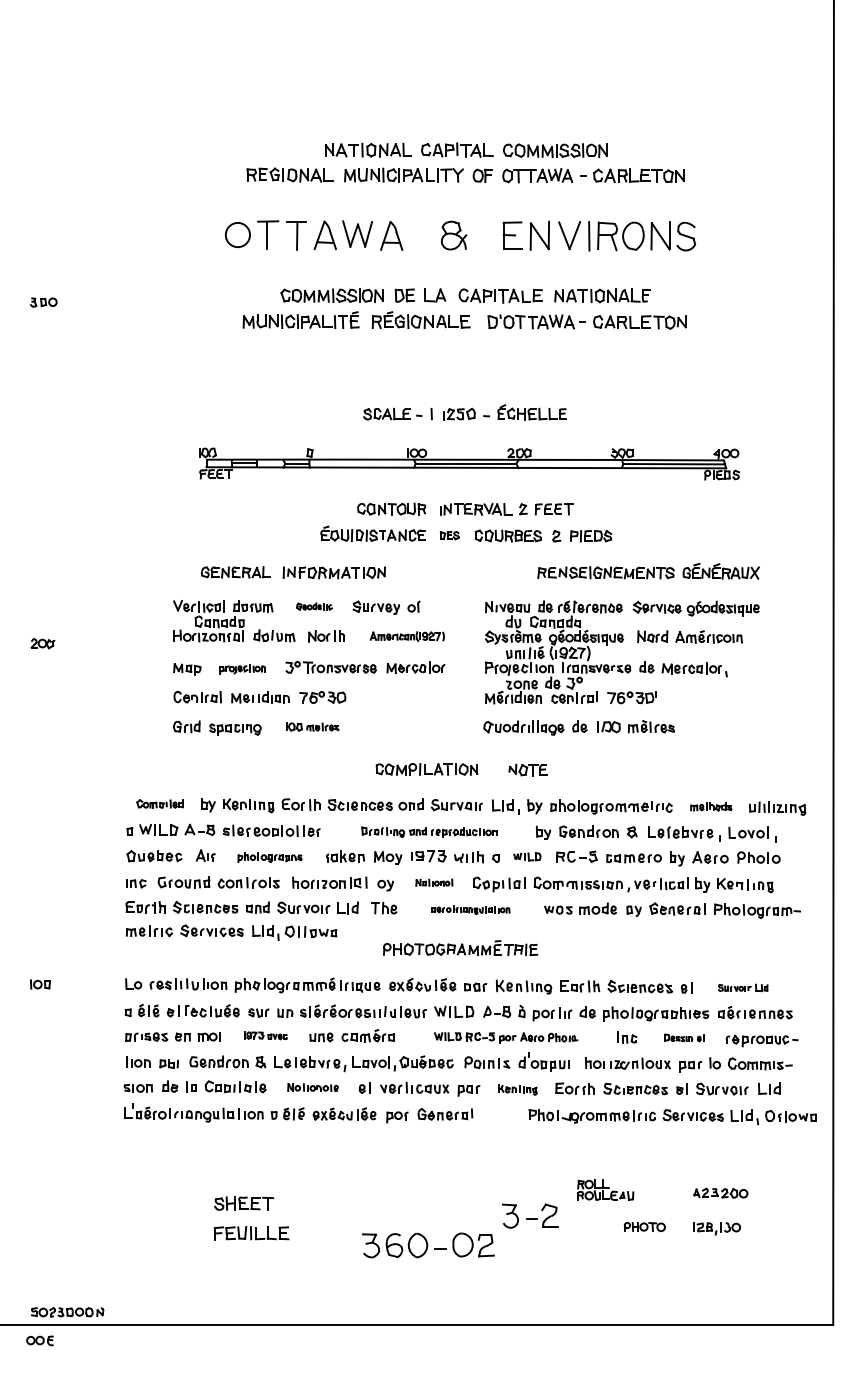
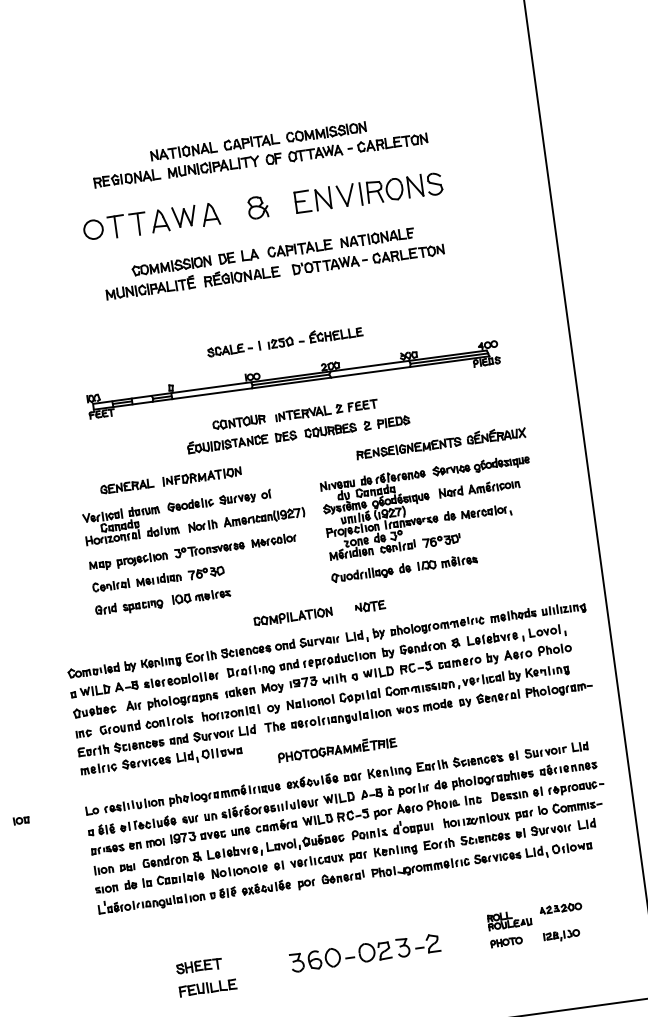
part: (449, 535) -> (285, 436), size x1.43
part: (314, 606) -> (190, 504), size x1.67
part: (407, 636) -> (264, 517), size x1.43
part: (242, 669) -> (142, 559), size x1.43
part: (312, 726) -> (201, 595), size x1.43
part: (159, 803) -> (93, 670), size x1.43
part: (710, 806) -> (512, 615), size x1.43
part: (429, 831) -> (301, 663), size x1.43
part: (527, 856) -> (378, 672), size x1.43
part: (269, 857) -> (182, 700), size x1.43
part: (434, 882) -> (310, 701), size x1.67
part: (470, 910) -> (340, 719), size x1.67
part: (742, 987) -> (555, 749), size x1.67
part: (265, 1035) -> (197, 835), size x1.67
part: (505, 1037) -> (380, 812), size x1.43
part: (684, 1037) -> (516, 793), size x1.67
part: (312, 1087) -> (239, 870), size x1.43
part: (517, 1089) -> (395, 850), size x1.43
part: (672, 1117) -> (481, 860), moved
part: (605, 1189) -> (509, 919), moved
part: (428, 1245) -> (340, 956), moved

